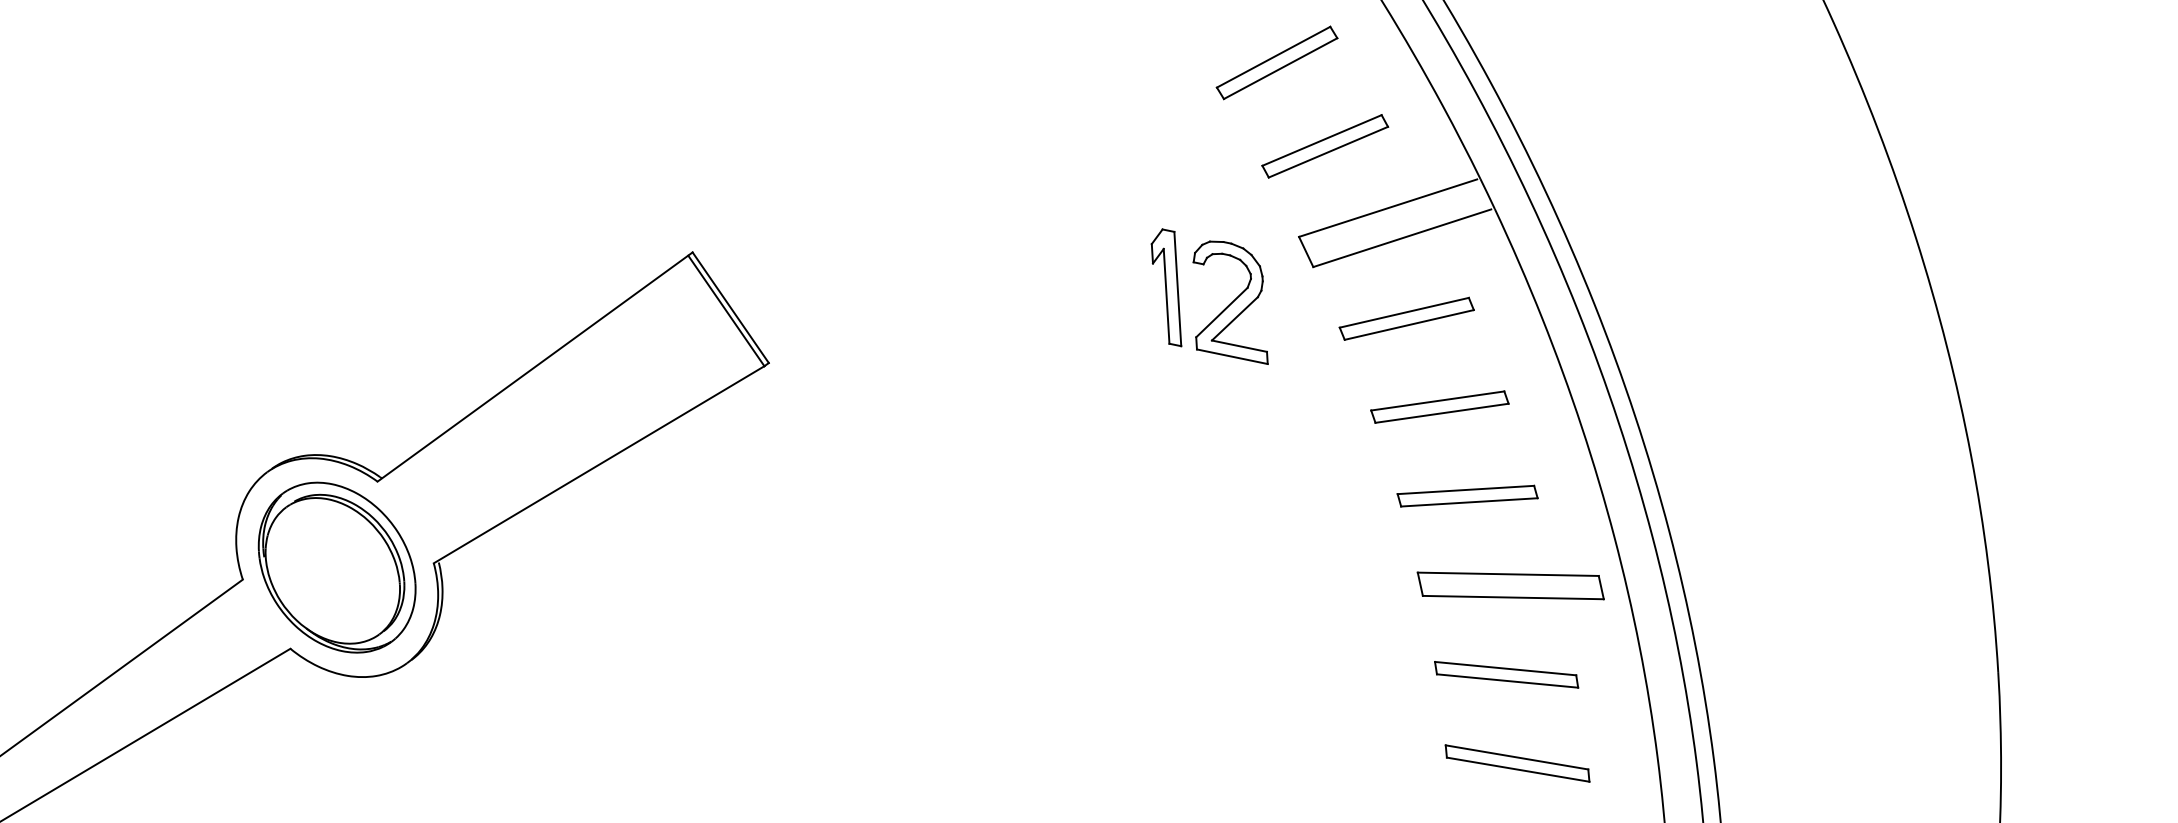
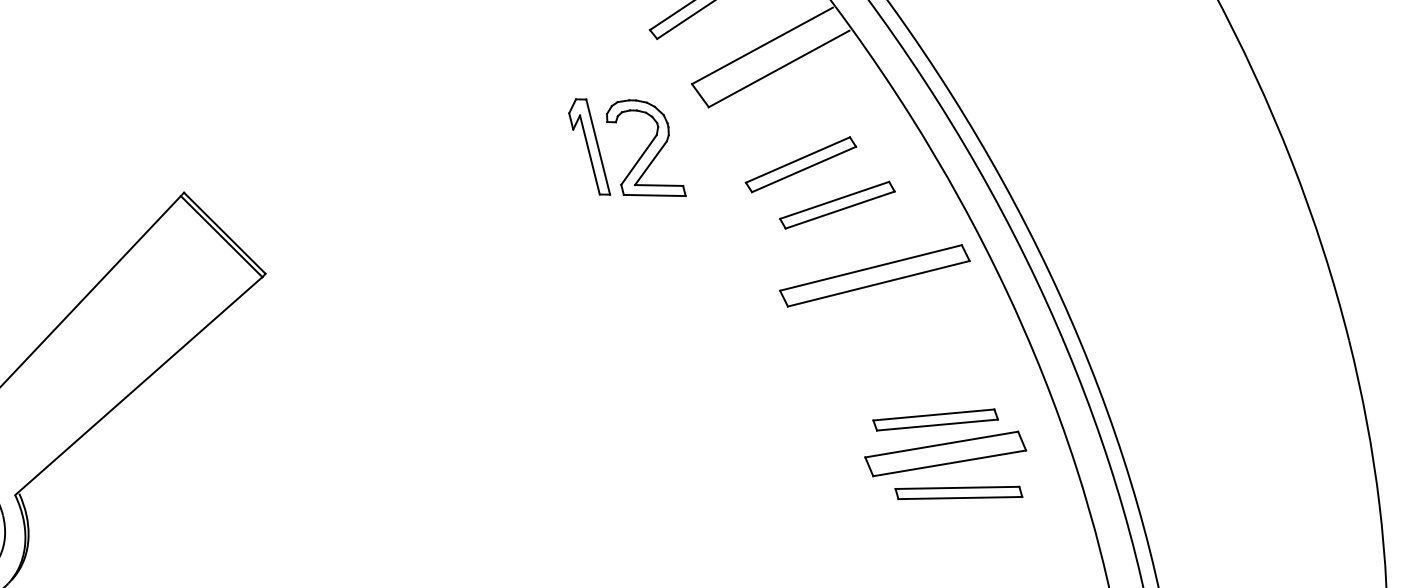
part: (1406, 318) -> (800, 164), moved
part: (1467, 495) -> (874, 275), size x1.6
part: (1510, 585) -> (945, 453), moved

